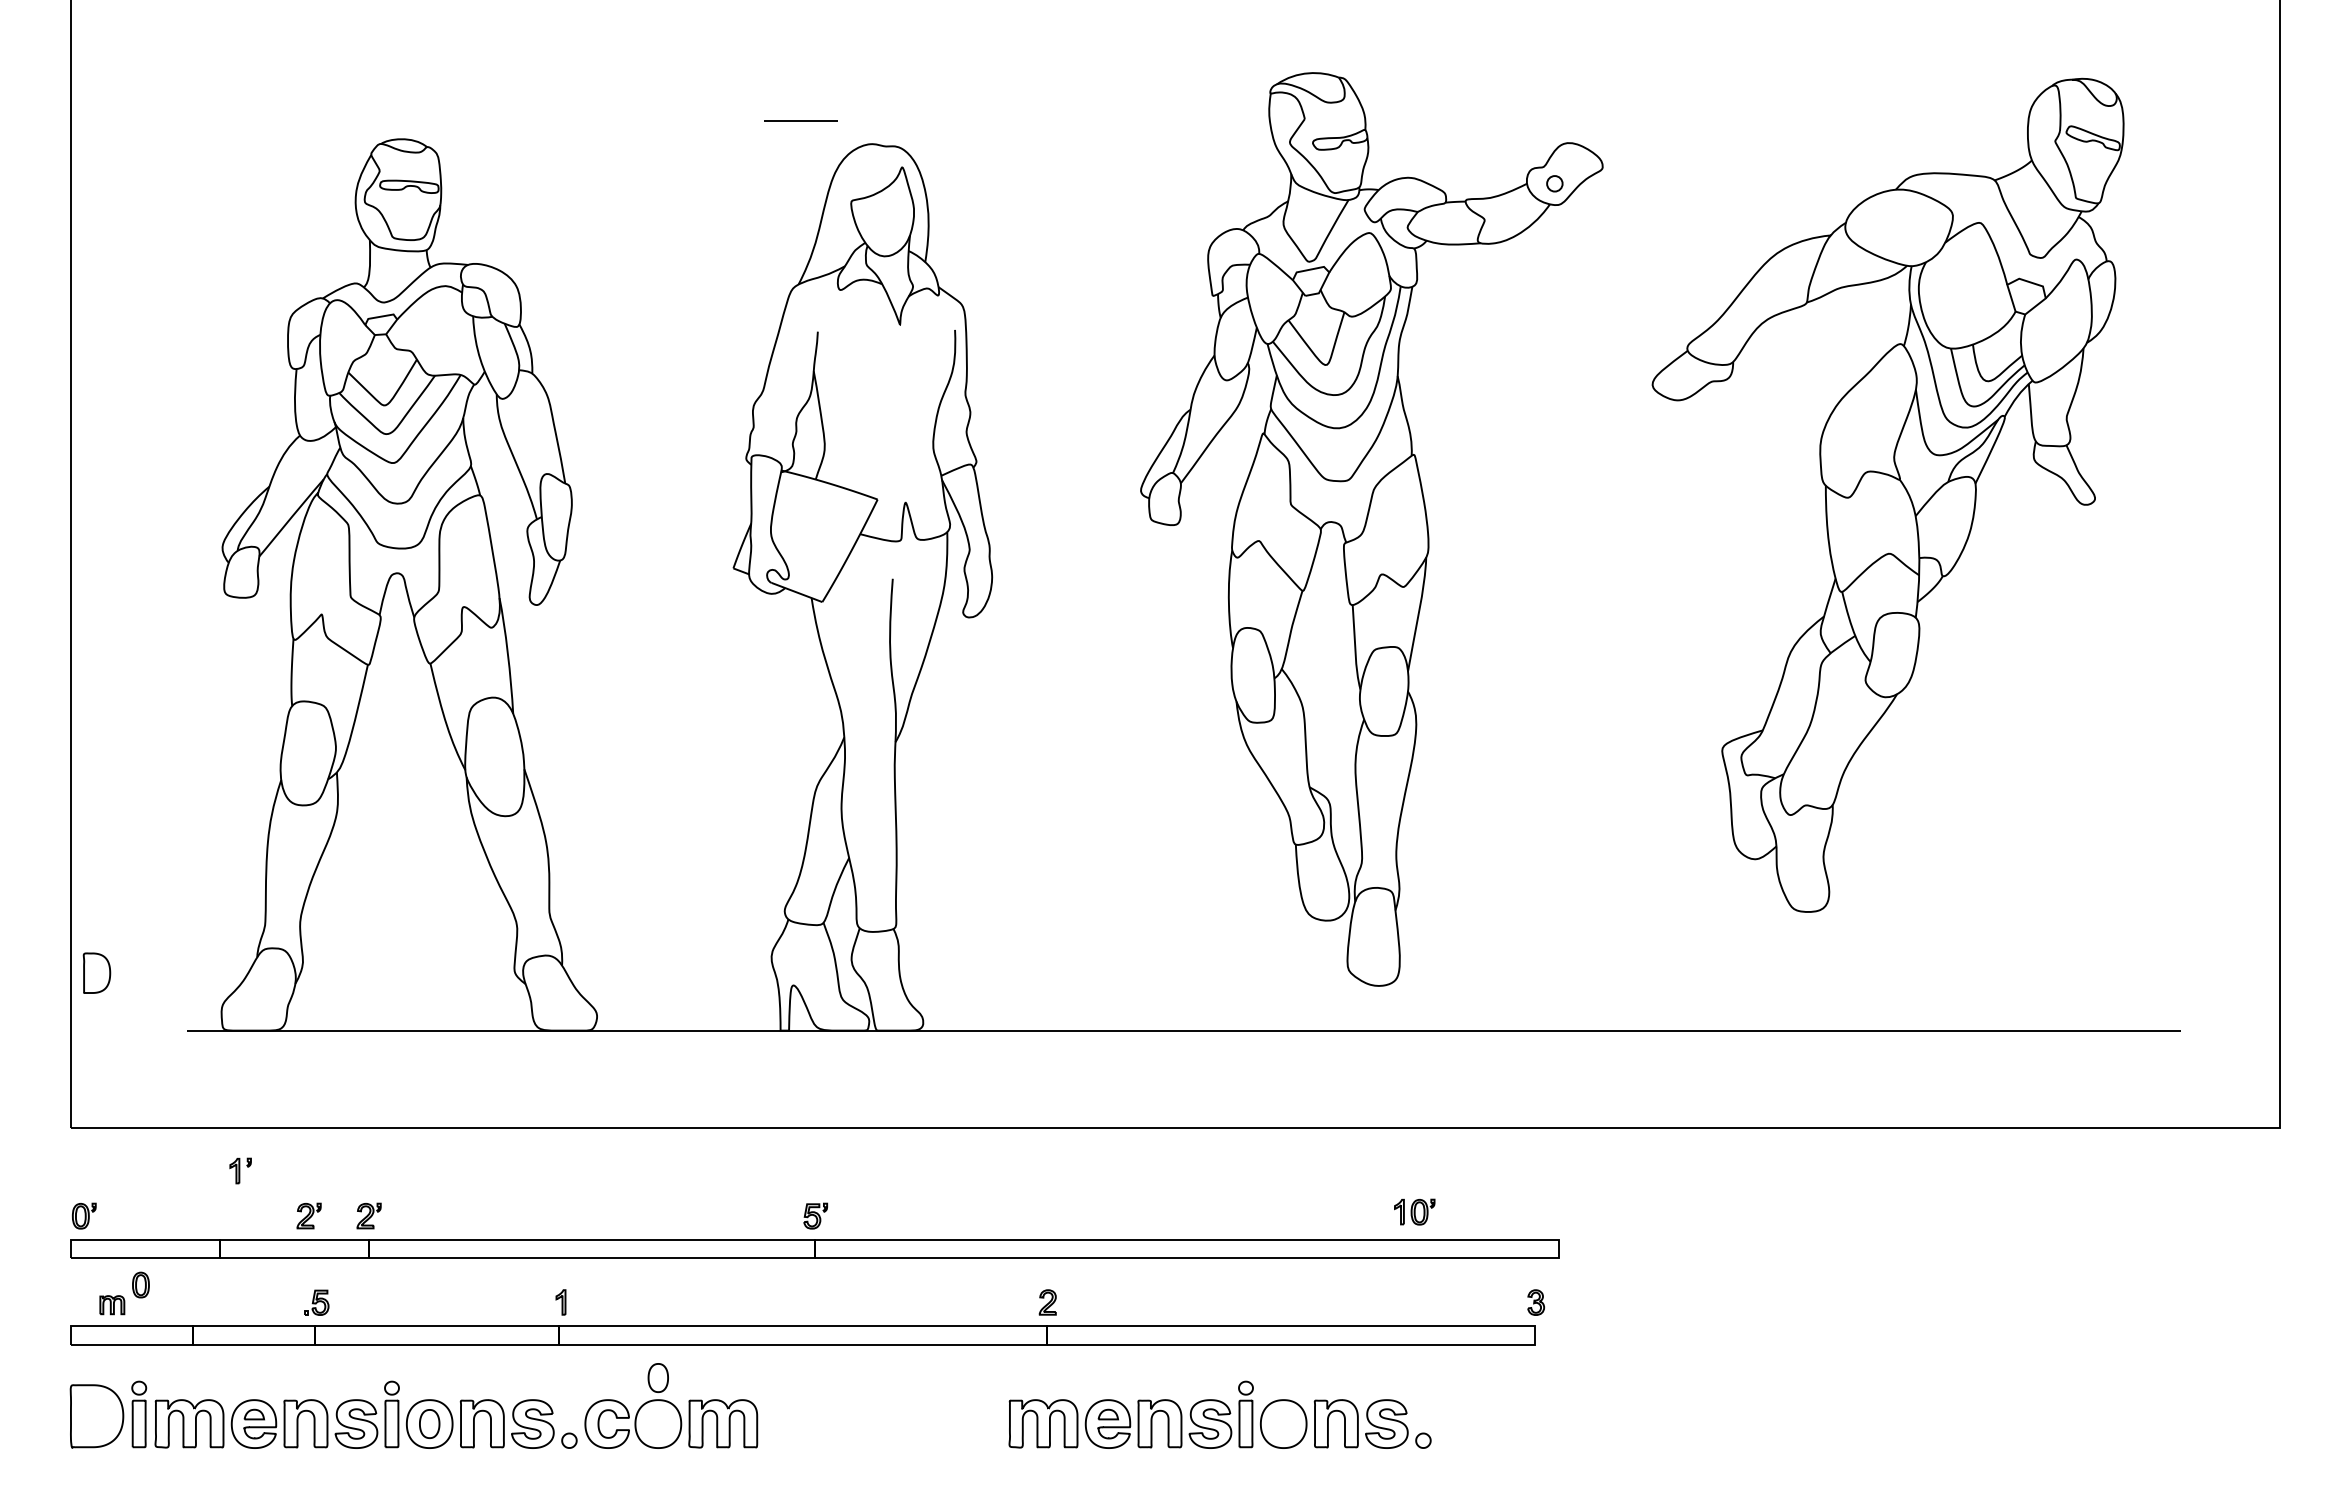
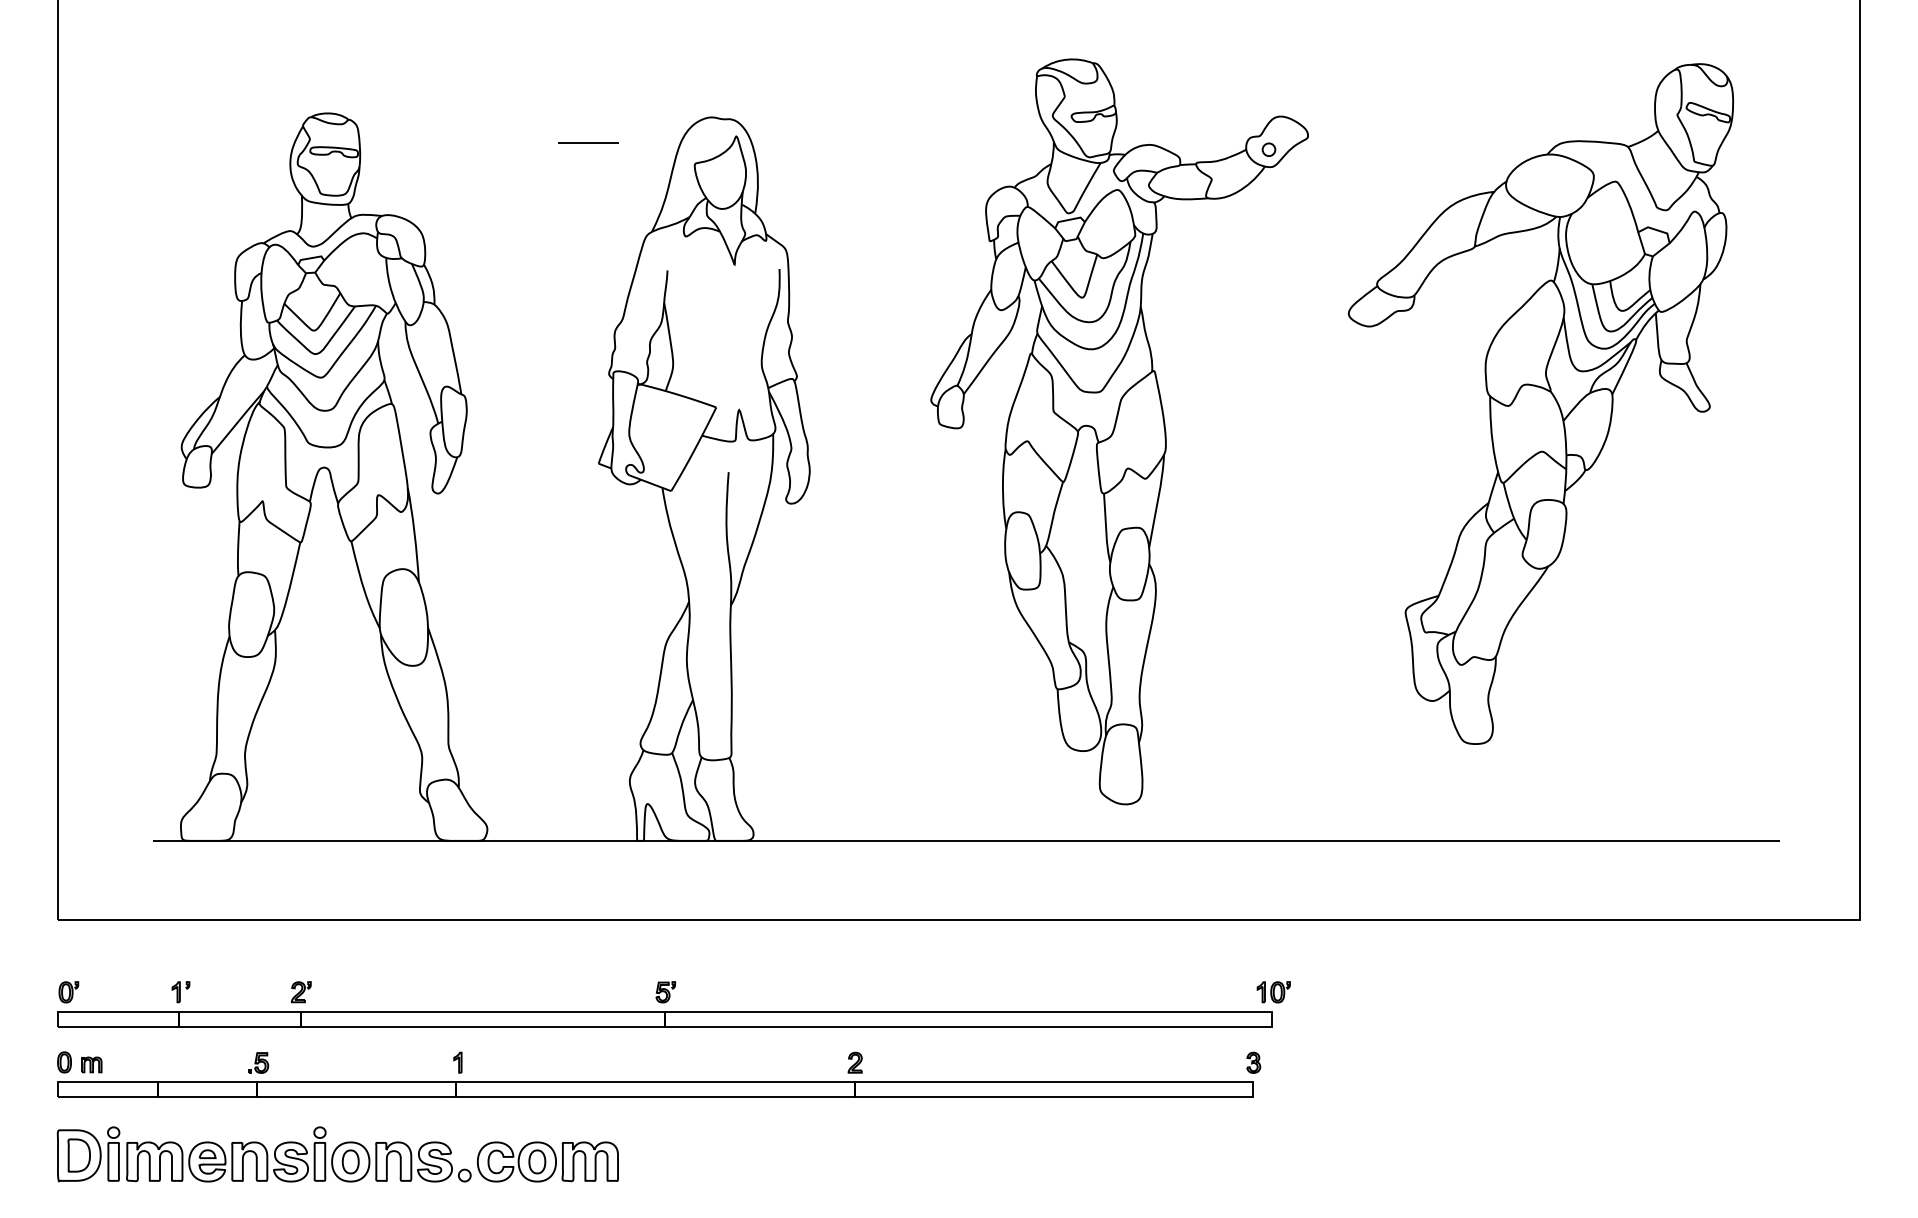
line: (800, 120) -> (588, 142), moved
part: (96, 972) -> (78, 1154), moved
part: (240, 1170) -> (180, 991), moved
part: (1414, 1211) -> (1273, 991), moved
part: (308, 1215) -> (251, 991), removed
part: (140, 1284) -> (64, 1061), moved
part: (657, 1377) -> (536, 1161), moved
part: (1219, 1414) -> (995, 1154), removed

